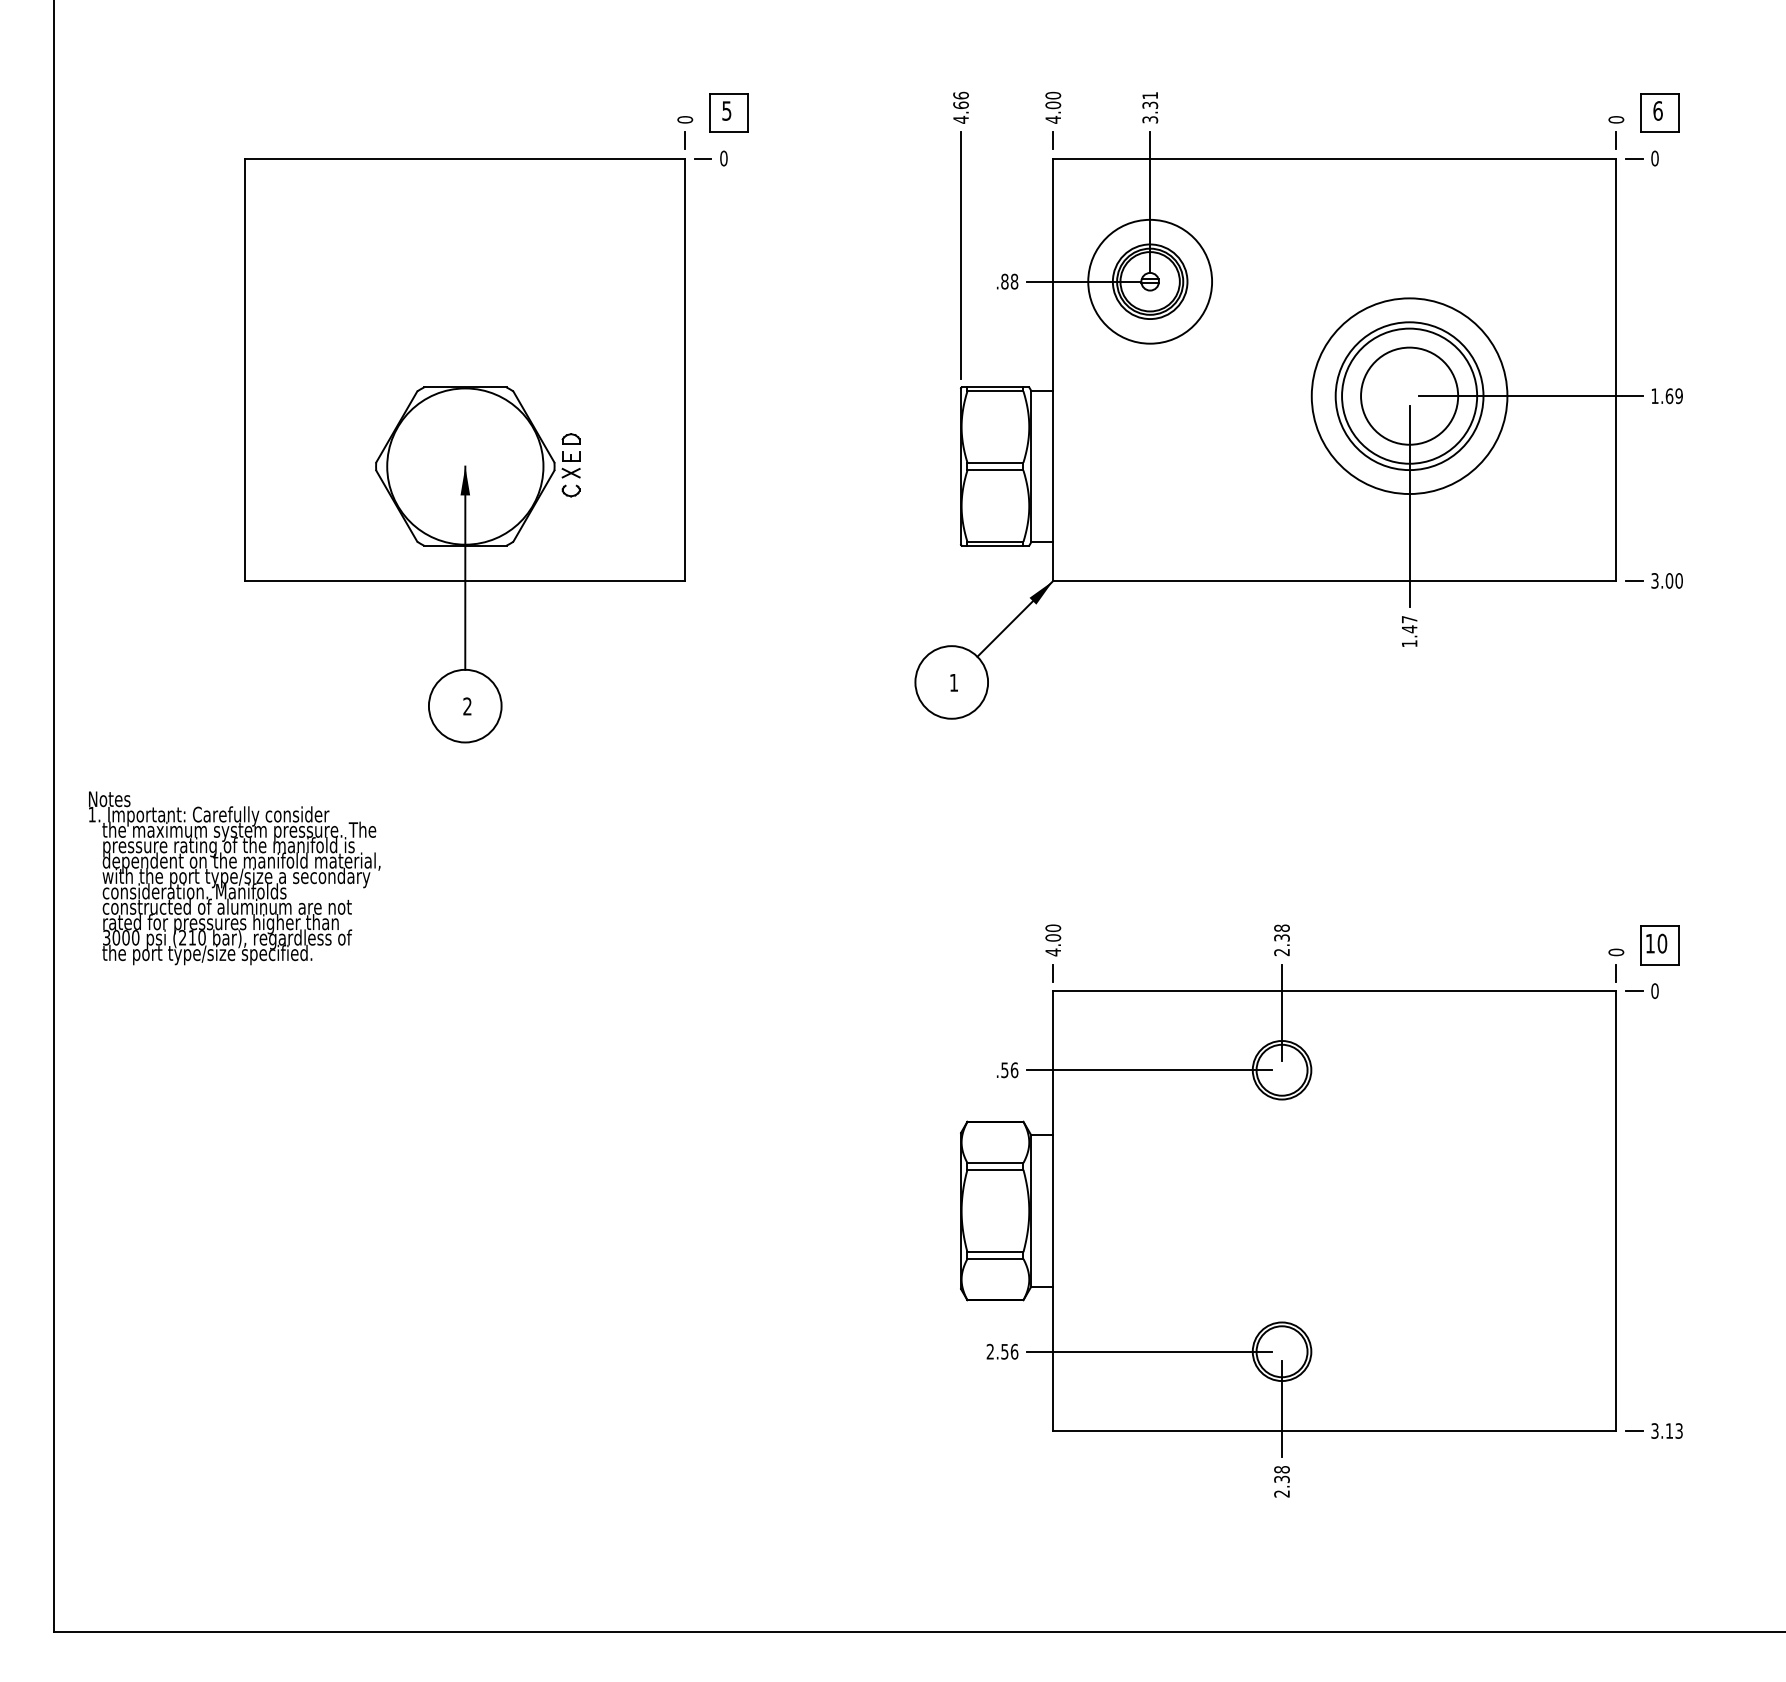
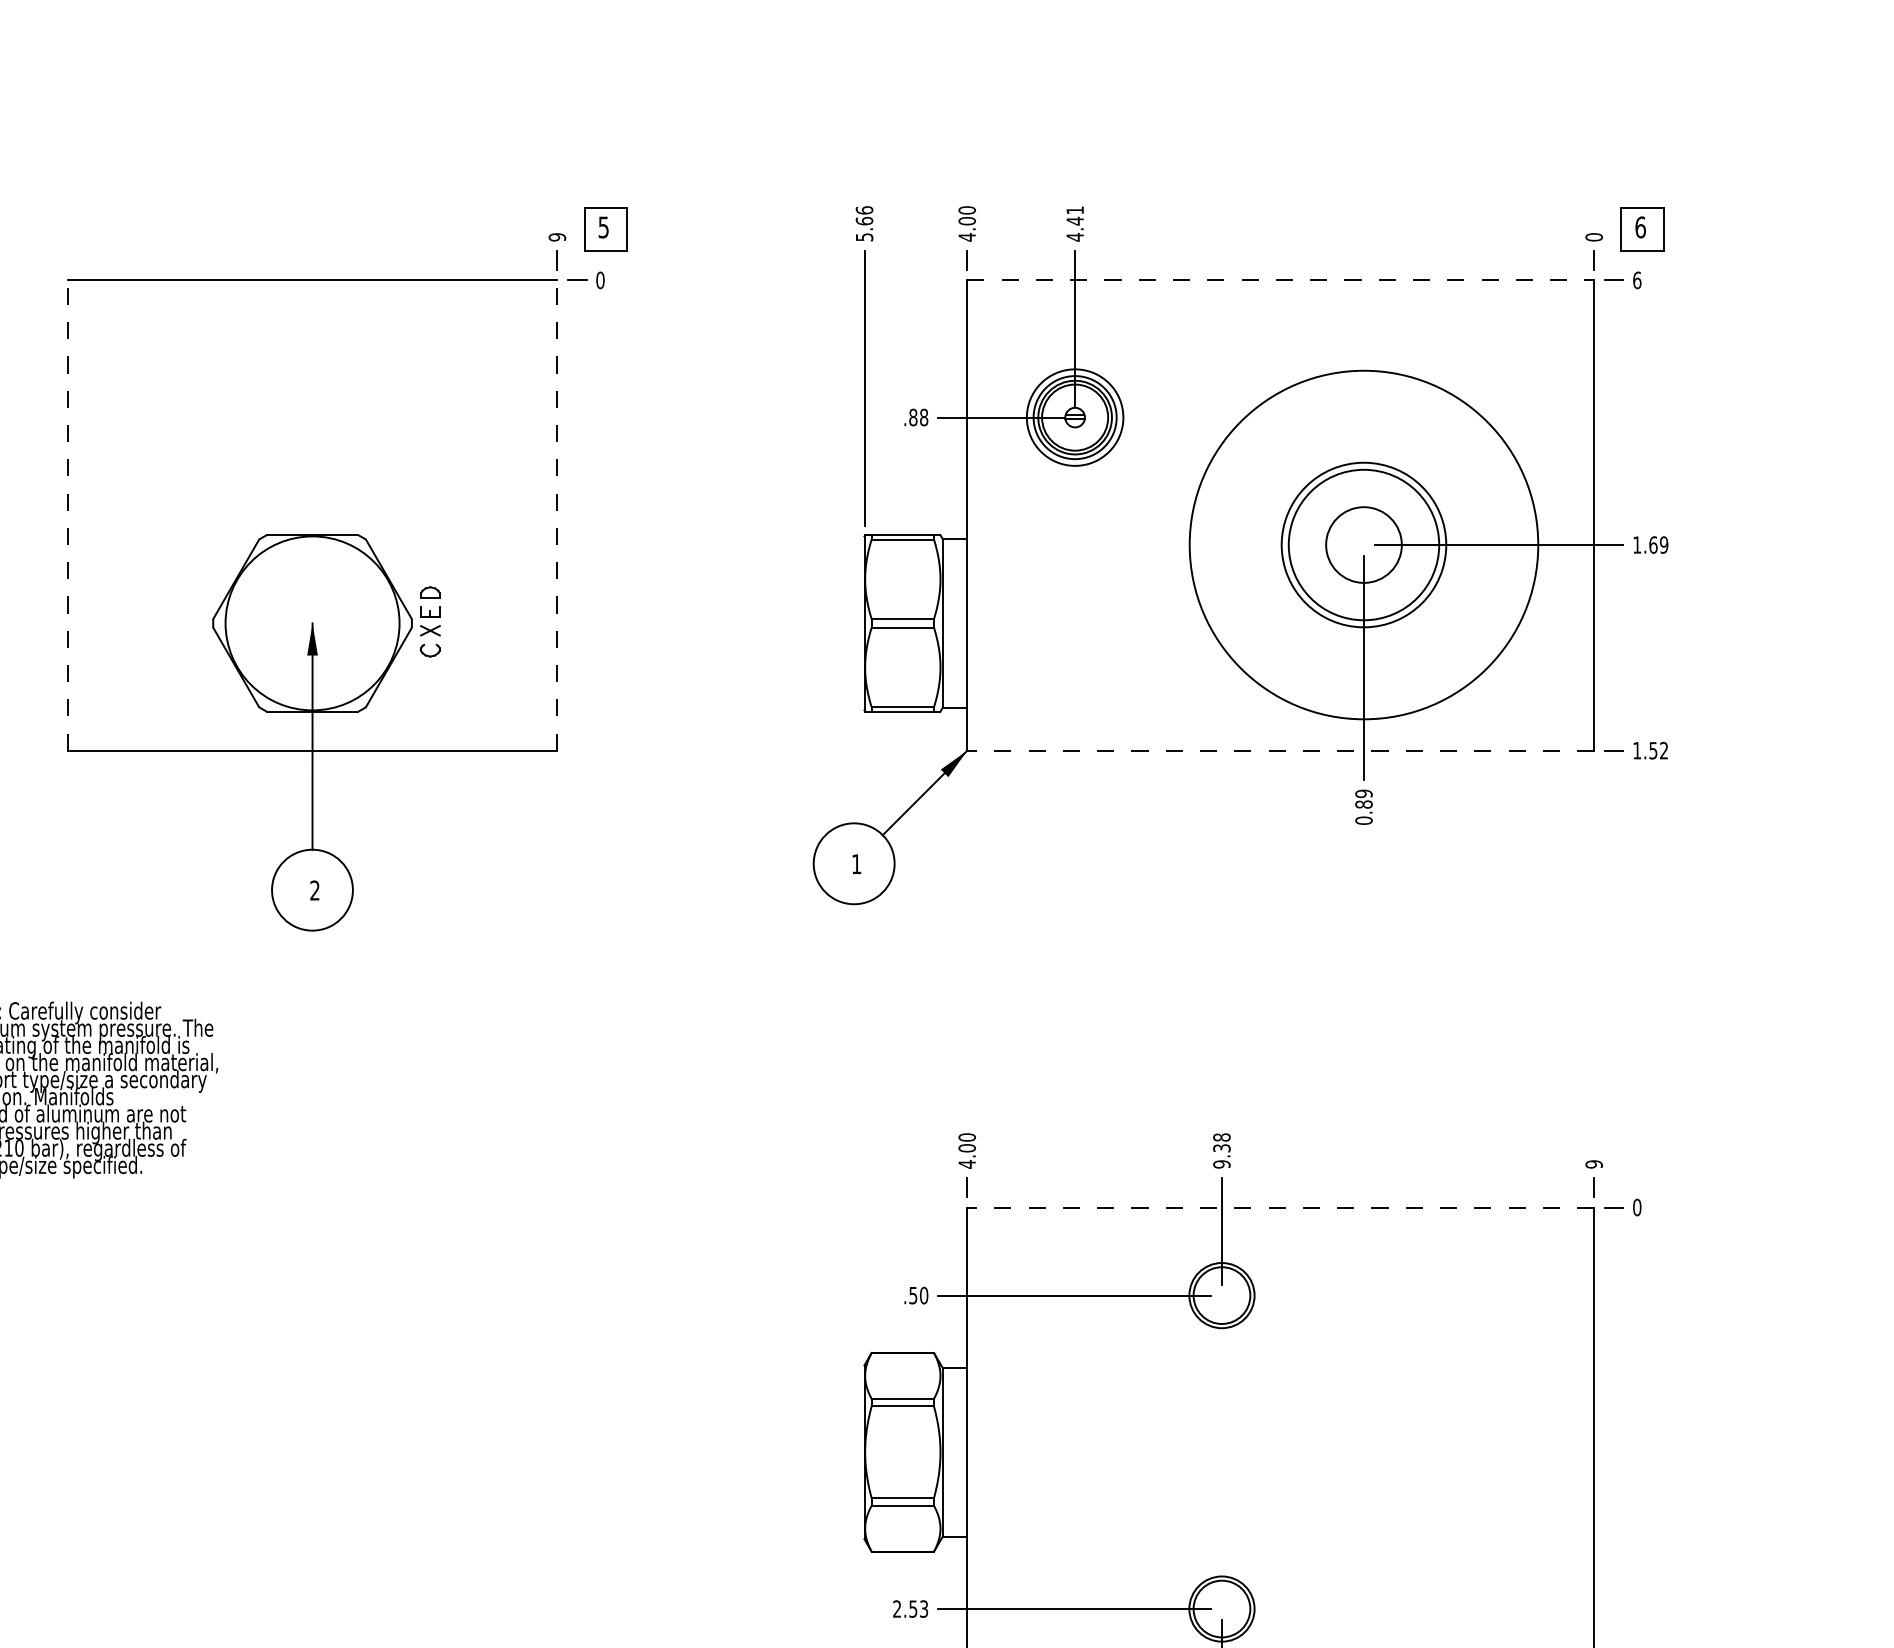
text: (1150, 112) -> (1075, 229), 3.31 -> 4.41
text: (685, 119) -> (557, 236), 0 -> 9
text: (960, 119) -> (863, 236), 4.66 -> 5.66
line: (1334, 158) -> (1280, 280), solid -> dashed
text: (1654, 158) -> (1636, 280), 0 -> 6
circle: (1150, 281) -> (1075, 417), size x0.7
line: (245, 369) -> (67, 515), solid -> dashed
line: (685, 369) -> (557, 515), solid -> dashed
circle: (1409, 395) -> (1363, 544), size x0.7
circle: (1409, 396) -> (1363, 545), size x1.6
line: (1334, 580) -> (1280, 750), solid -> dashed
text: (1666, 580) -> (1650, 750), 3.00 -> 1.52
text: (1409, 631) -> (1363, 807), 1.47 -> 0.89
part: (1659, 945) -> (1642, 1156), removed
text: (1281, 952) -> (1221, 1164), 2.38 -> 9.38
text: (1616, 952) -> (1594, 1164), 0 -> 9
line: (1334, 991) -> (1280, 1207), solid -> dashed
text: (1014, 1069) -> (924, 1294), .56 -> .50
text: (1014, 1351) -> (924, 1608), 2.56 -> 2.53

